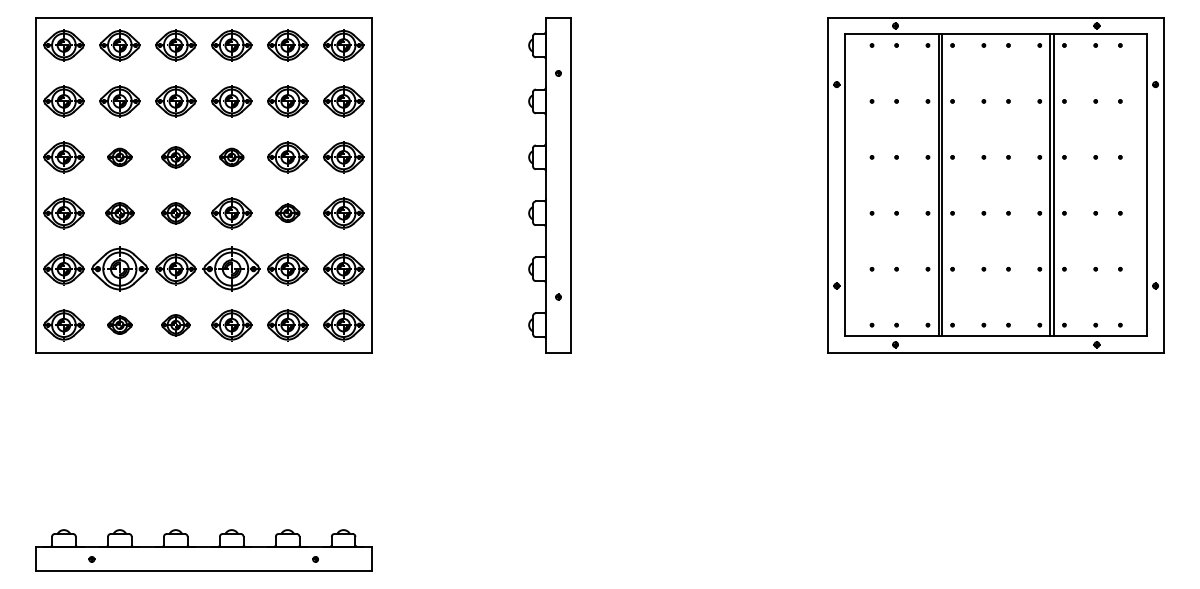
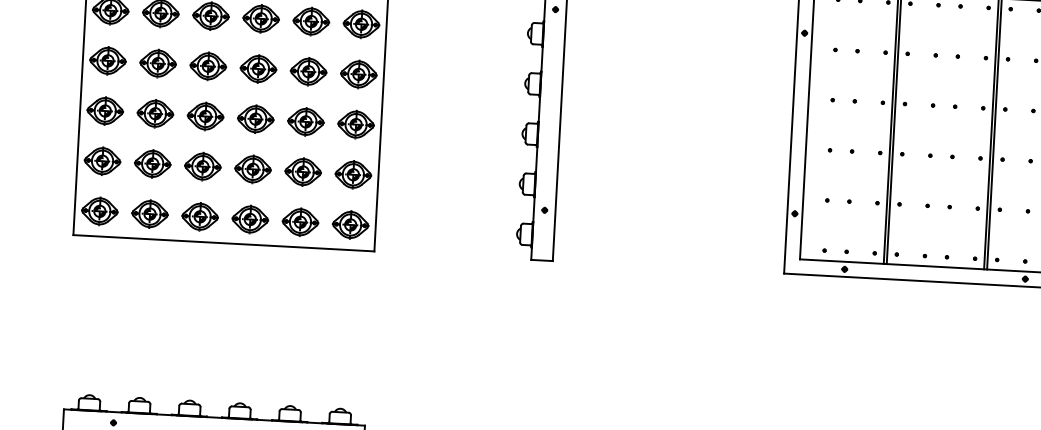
part: (119, 157) -> (157, 63), size x1.67
part: (175, 157) -> (208, 66), size x1.43
part: (231, 157) -> (258, 69), size x1.67
part: (119, 213) -> (155, 113), size x1.43
part: (175, 213) -> (205, 116), size x1.43
part: (287, 213) -> (305, 122), size x1.67
part: (119, 269) -> (152, 164), size x0.71
part: (231, 269) -> (252, 169), size x0.71
part: (119, 325) -> (149, 214), size x1.67
part: (175, 325) -> (199, 217), size x1.43

